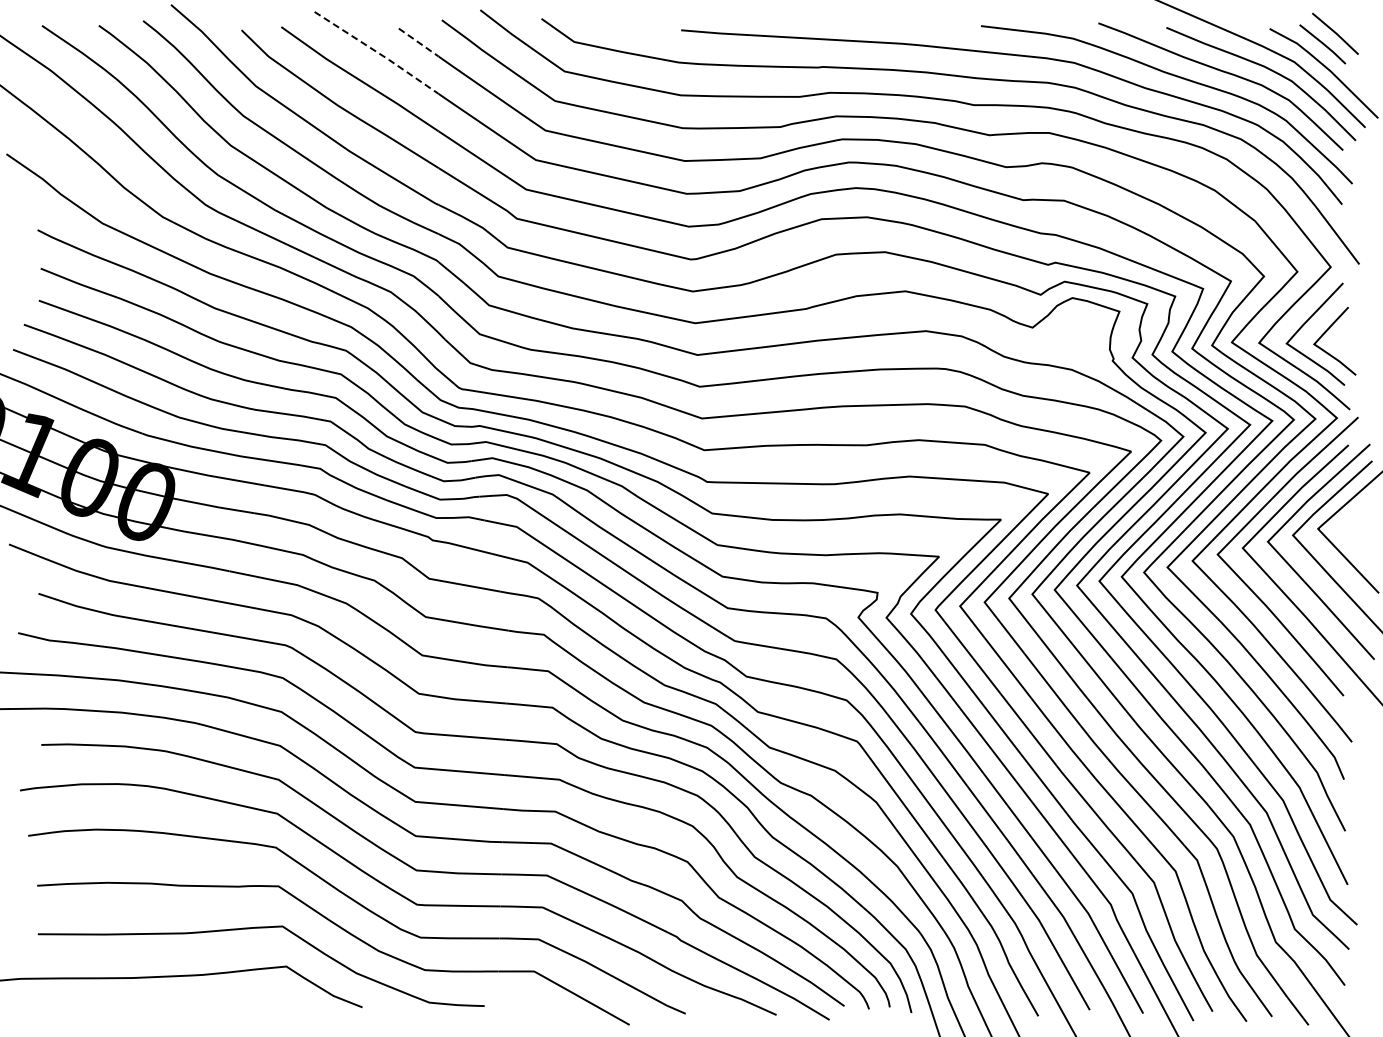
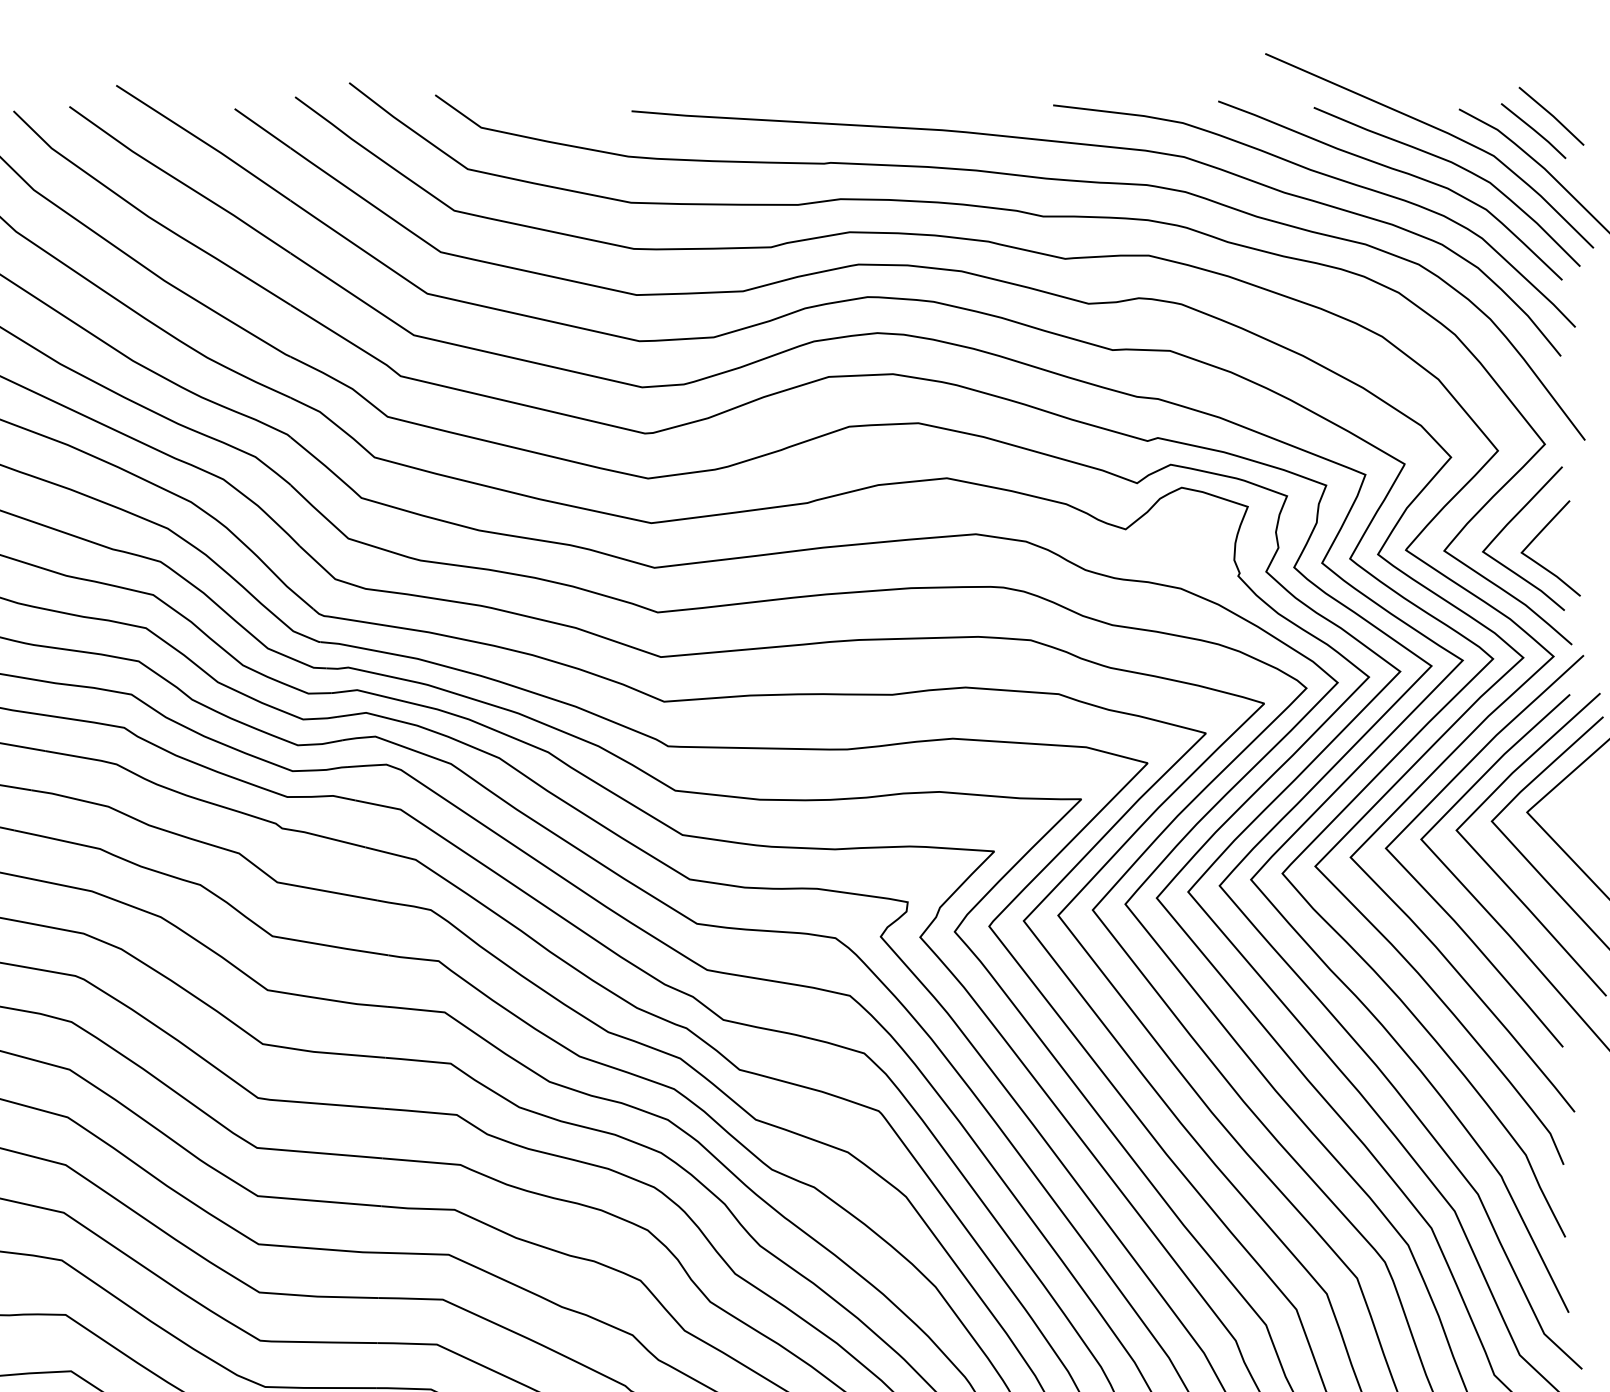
line: (419, 42) -> (263, 128), dashed -> solid
line: (377, 52) -> (204, 142), dashed -> solid

